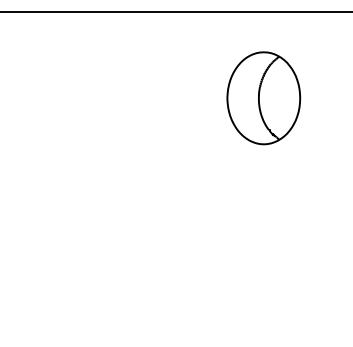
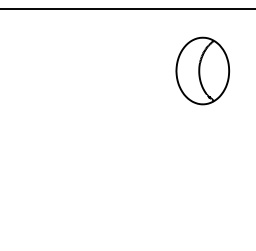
part: (263, 98) -> (202, 71), moved

